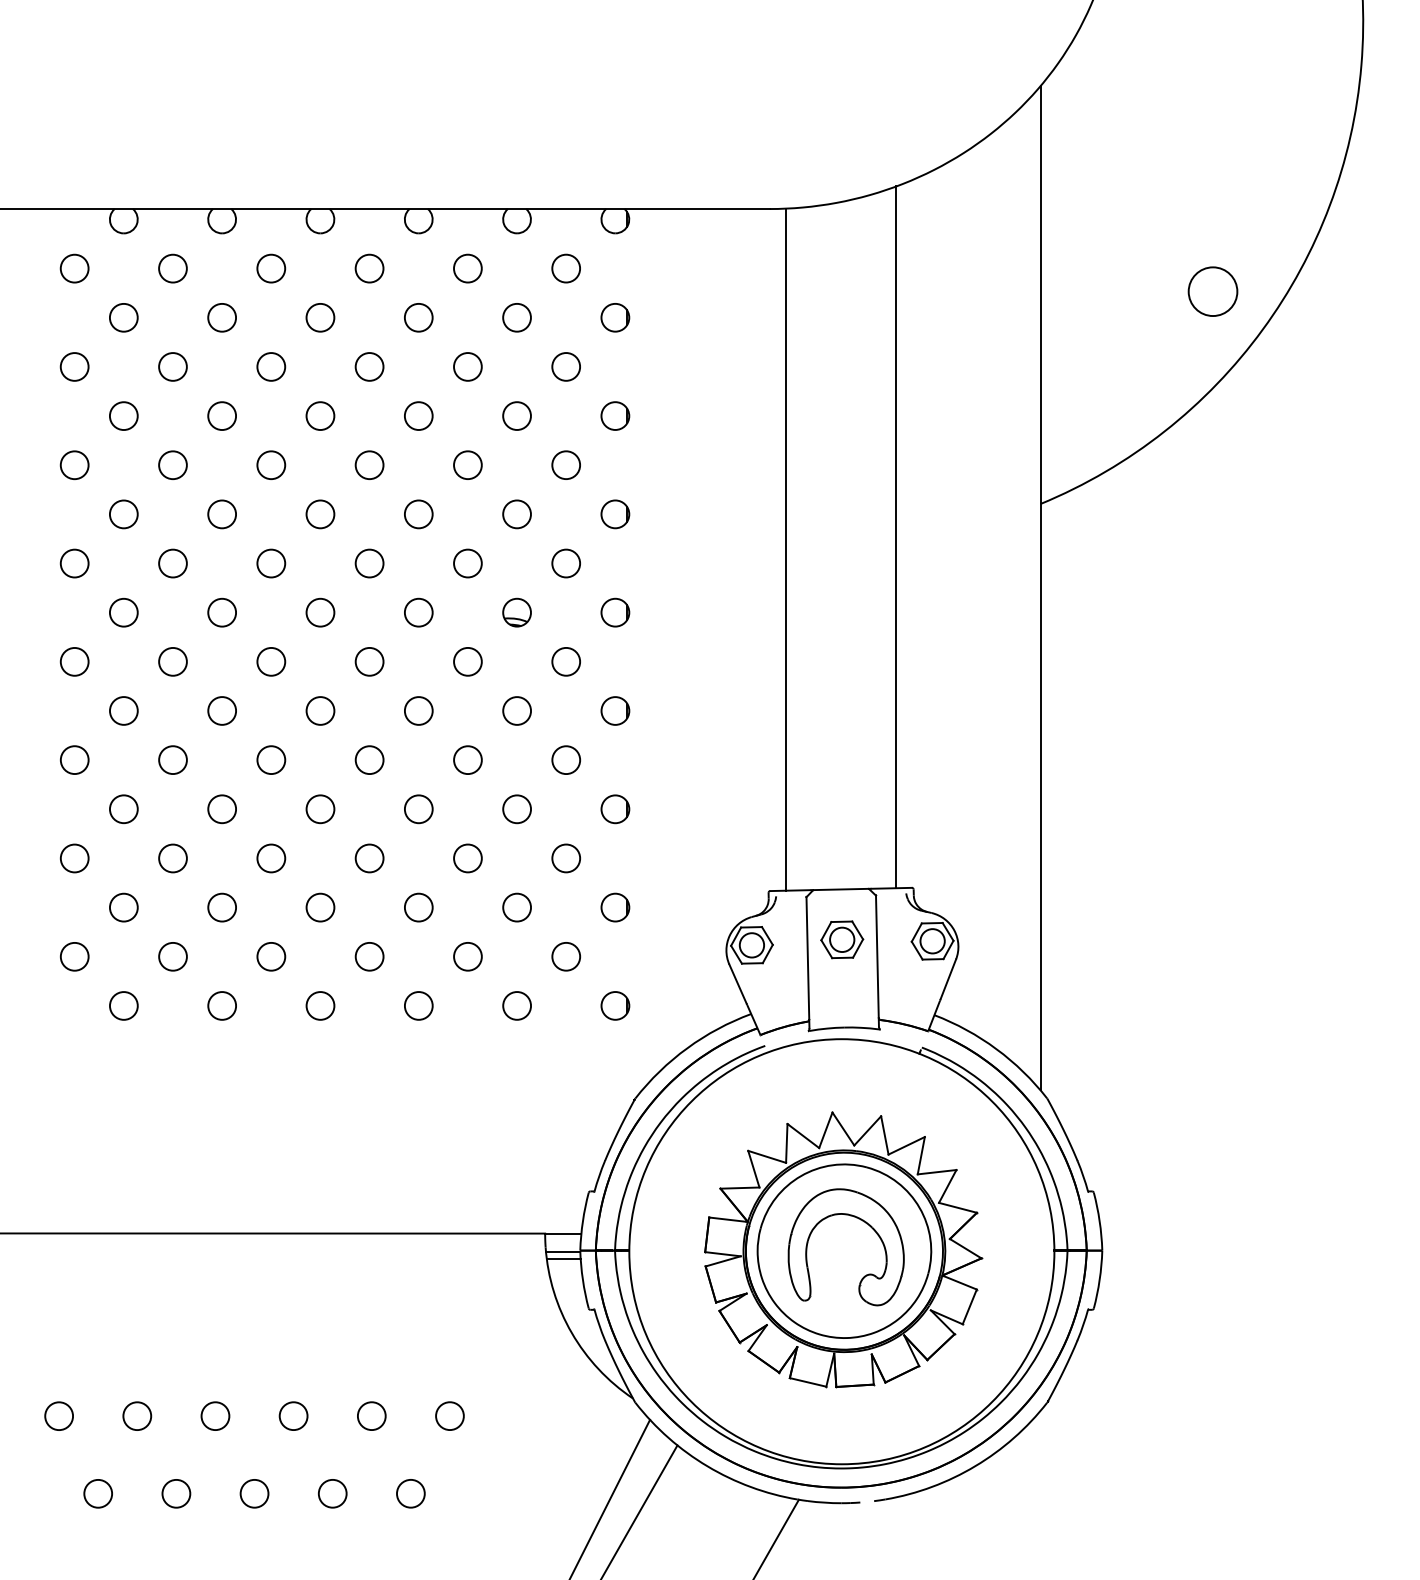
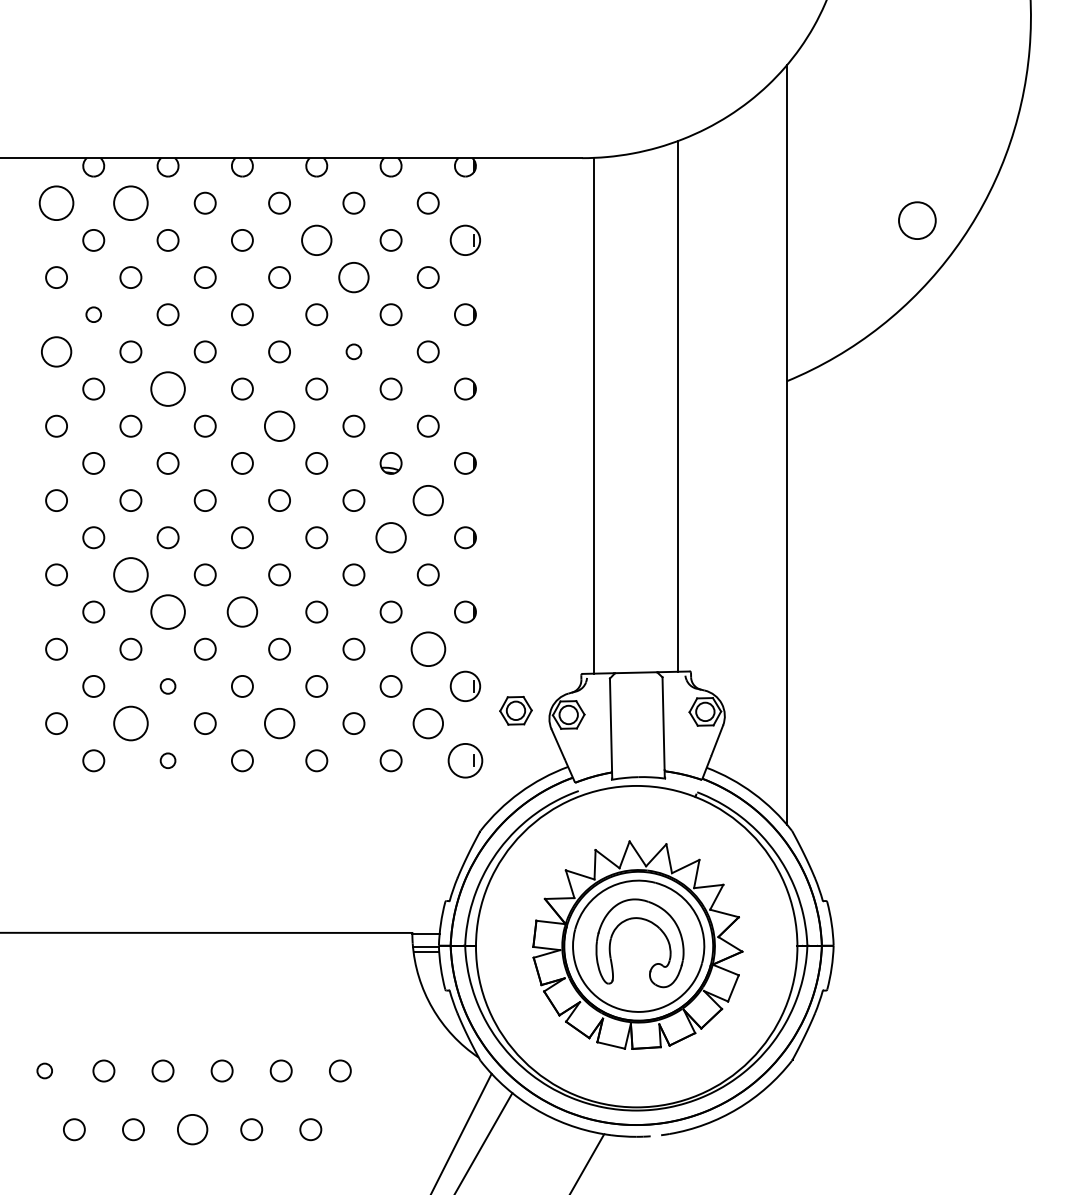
circle: (74, 268) -> (56, 203), size x1.6
circle: (172, 268) -> (130, 203), size x1.6
circle: (418, 317) -> (316, 240), size x1.4
circle: (615, 317) -> (465, 240), size x1.4
circle: (467, 366) -> (353, 277), size x1.4
circle: (123, 415) -> (93, 314), size x0.7
circle: (467, 464) -> (353, 351), size x0.7
circle: (74, 465) -> (56, 352), size x1.4
circle: (222, 514) -> (168, 389), size x1.6
circle: (369, 563) -> (279, 426), size x1.4
circle: (566, 661) -> (428, 500), size x1.4
circle: (517, 710) -> (391, 537), size x1.4
circle: (172, 760) -> (130, 575), size x1.6
circle: (222, 809) -> (168, 612), size x1.6
circle: (320, 809) -> (242, 612), size x1.4
circle: (565, 858) -> (427, 649), size x1.6
circle: (221, 907) -> (167, 686), size x0.7
circle: (615, 907) -> (465, 686), size x1.4
part: (842, 939) -> (516, 710), moved
circle: (172, 956) -> (130, 723), size x1.6
circle: (369, 956) -> (279, 723), size x1.4
circle: (566, 956) -> (428, 723), size x1.4
circle: (221, 1005) -> (167, 760), size x0.7
circle: (615, 1005) -> (465, 760), size x1.6
circle: (58, 1415) -> (44, 1070), size x0.7
circle: (254, 1493) -> (192, 1129), size x1.4

